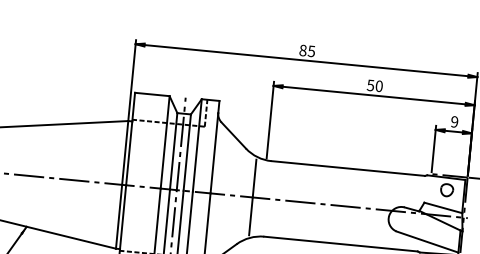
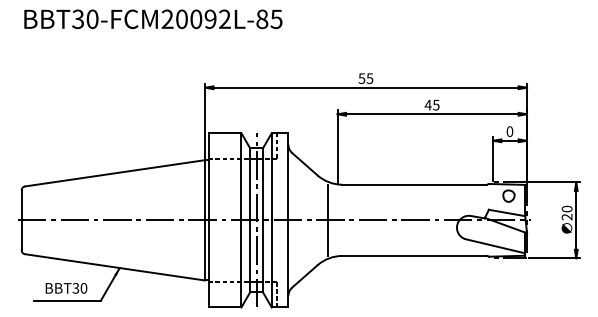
text: (302, 50) -> (361, 78), 85 -> 55
text: (374, 85) -> (431, 104), 50 -> 45
text: (454, 121) -> (509, 131), 9 -> 0

